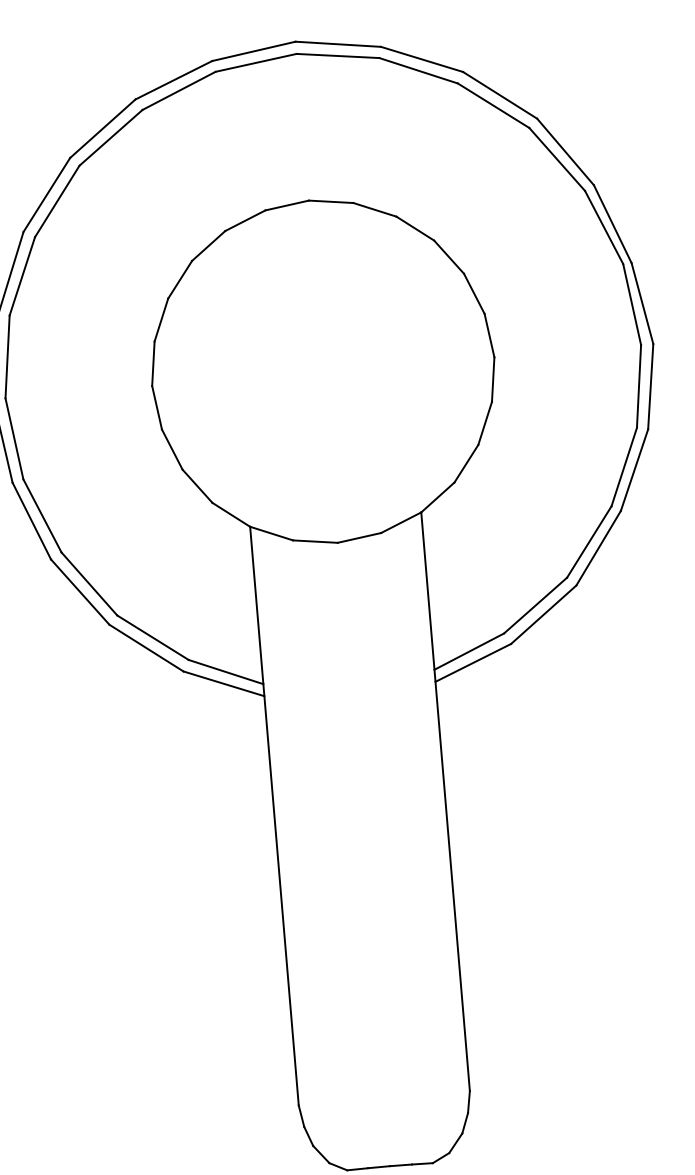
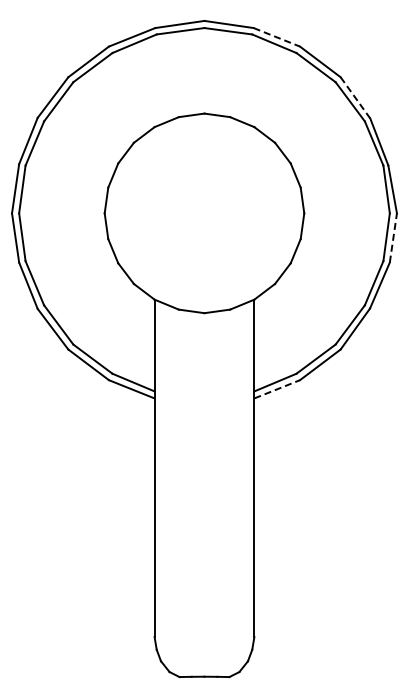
line: (421, 59) -> (276, 37), solid -> dashed
line: (565, 152) -> (355, 98), solid -> dashed
line: (650, 385) -> (393, 237), solid -> dashed
line: (473, 663) -> (277, 389), solid -> dashed

